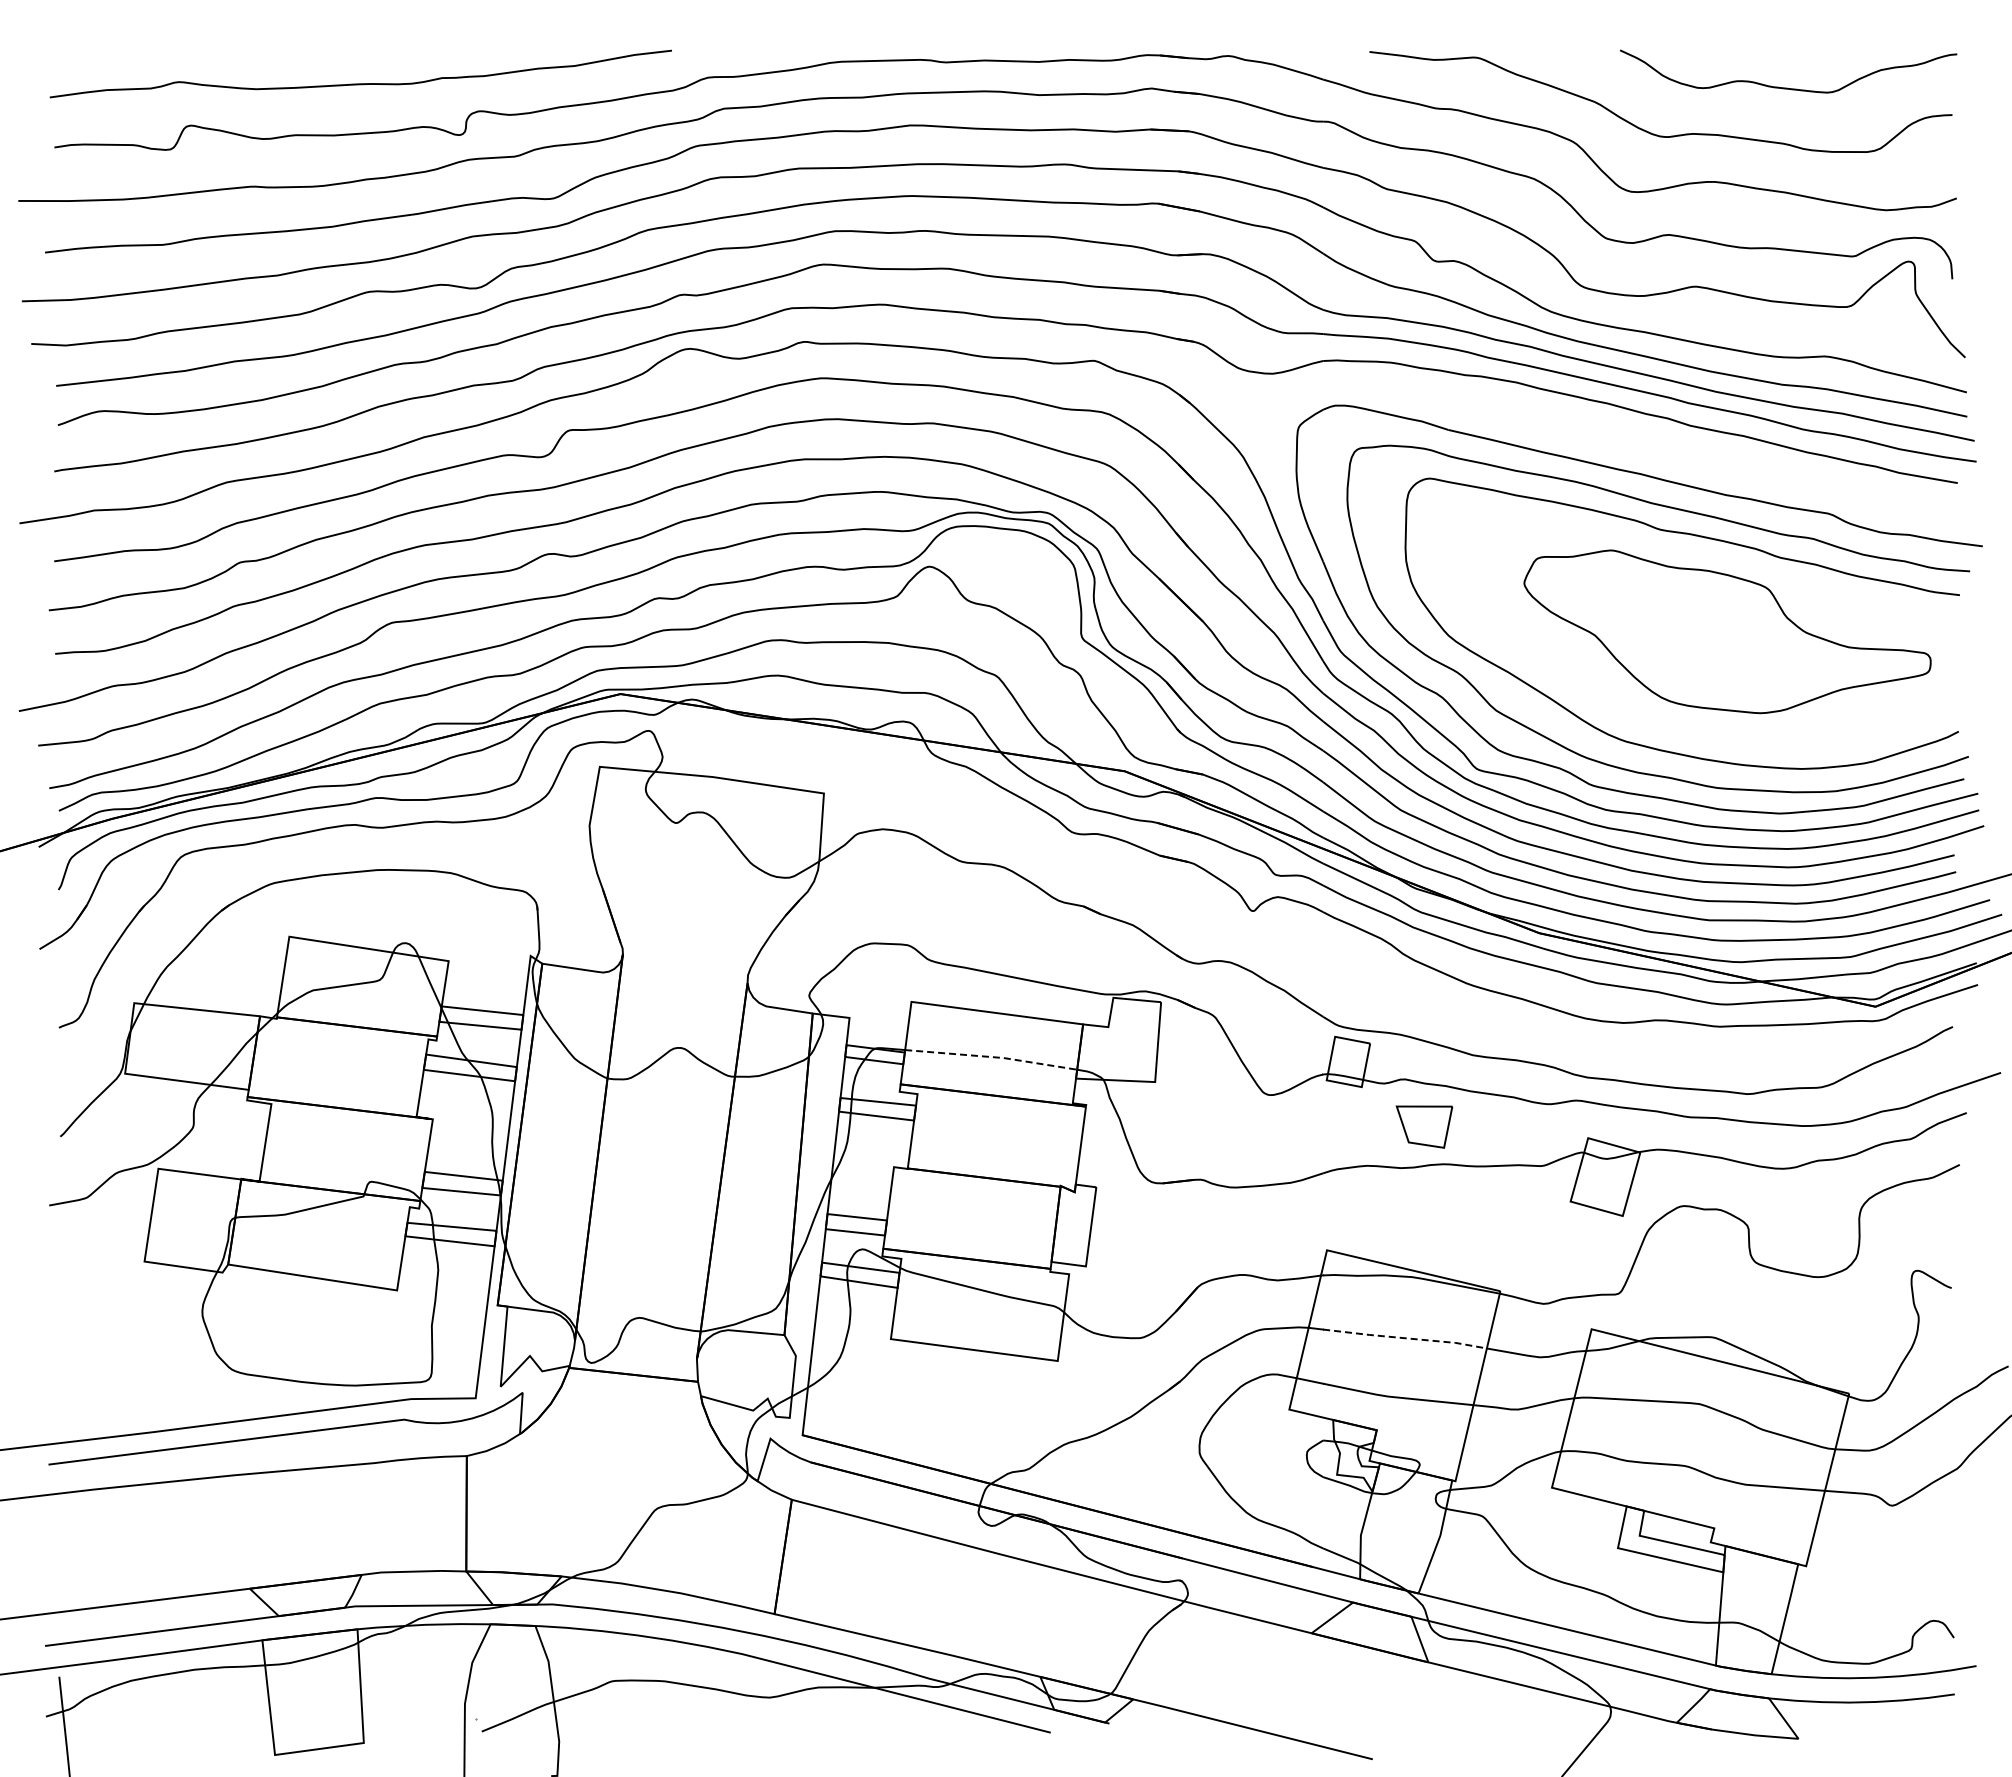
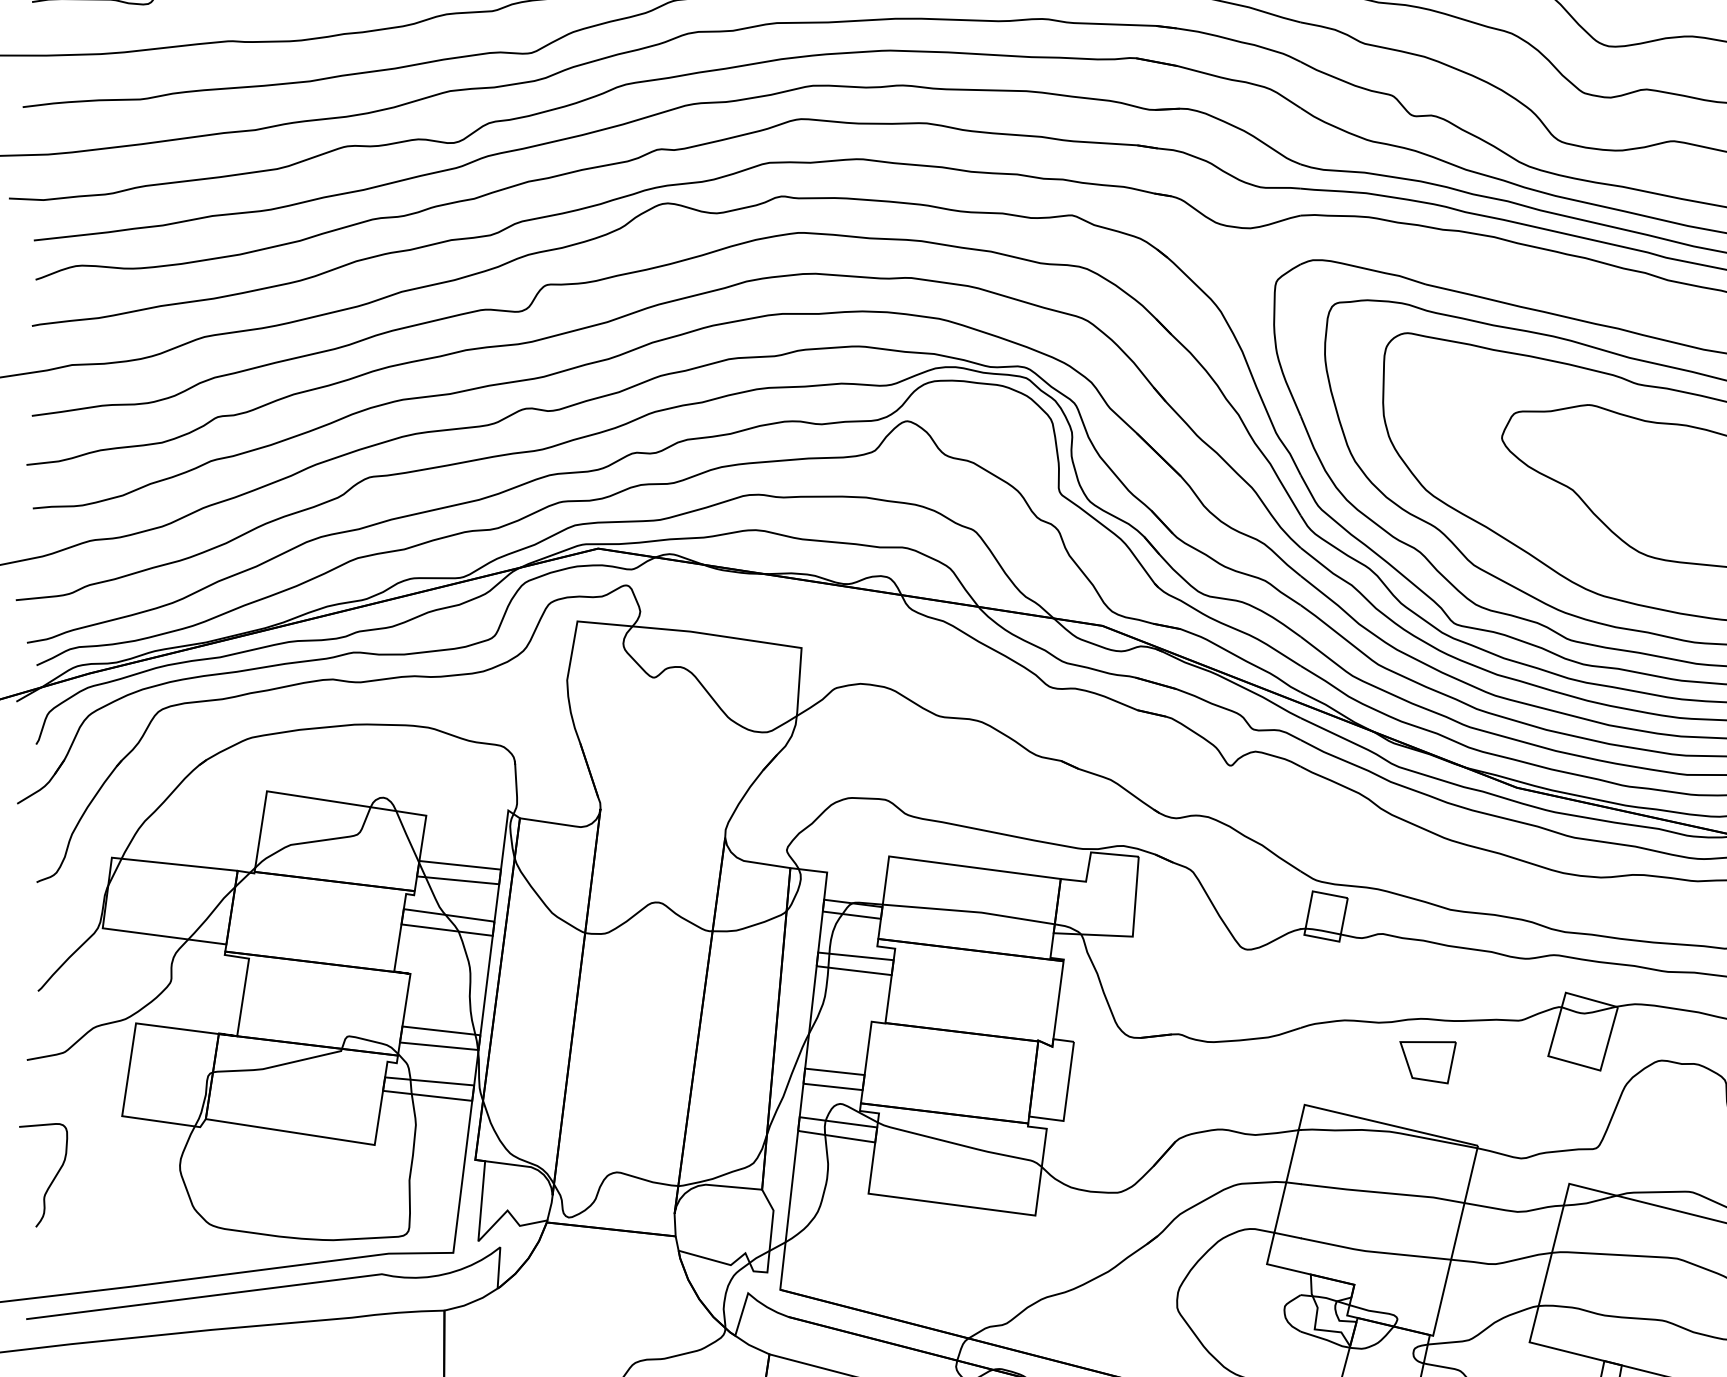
line: (992, 1057) -> (970, 912), dashed -> solid
part: (1424, 1126) -> (1428, 1062), moved
curve: (74, 1325) -> (52, 1180), added
line: (1405, 1338) -> (1383, 1193), dashed -> solid

